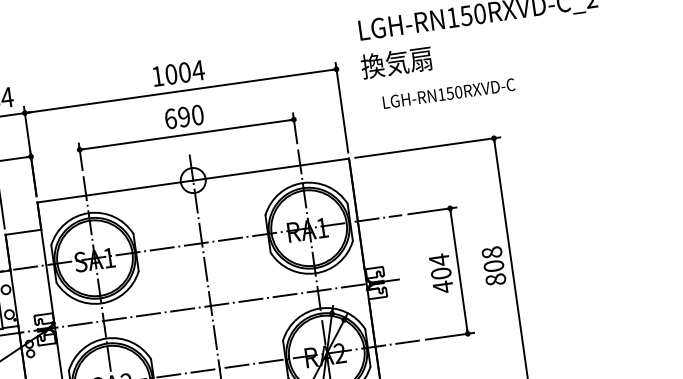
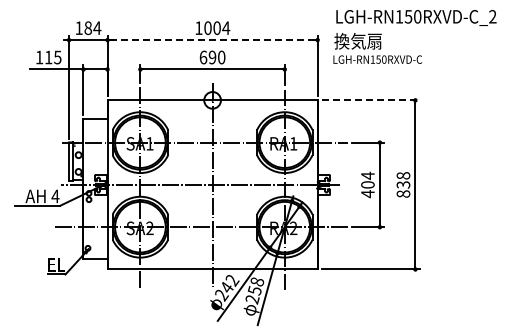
line: (180, 91) -> (212, 40), solid -> dashed
text: (448, 93) -> (377, 59), moved
line: (427, 147) -> (370, 100), solid -> dashed
text: (493, 265) -> (403, 184), 808 -> 838

